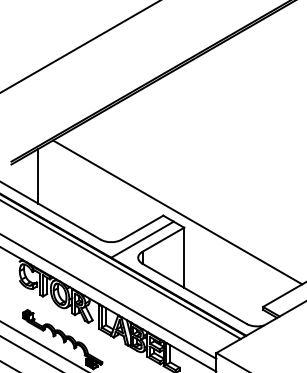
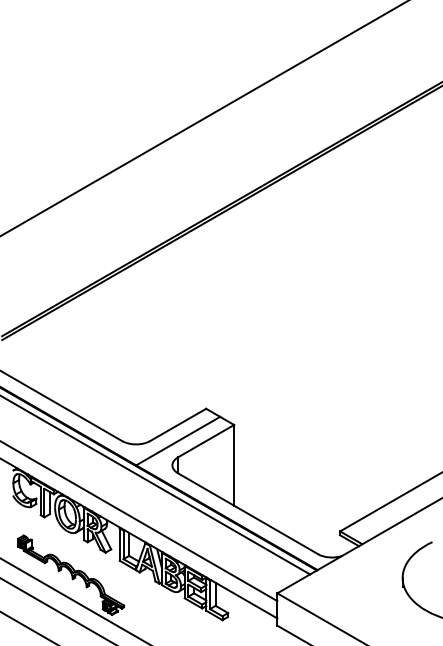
line: (38, 176) -> (38, 355), removed
line: (177, 212) -> (225, 404), removed

